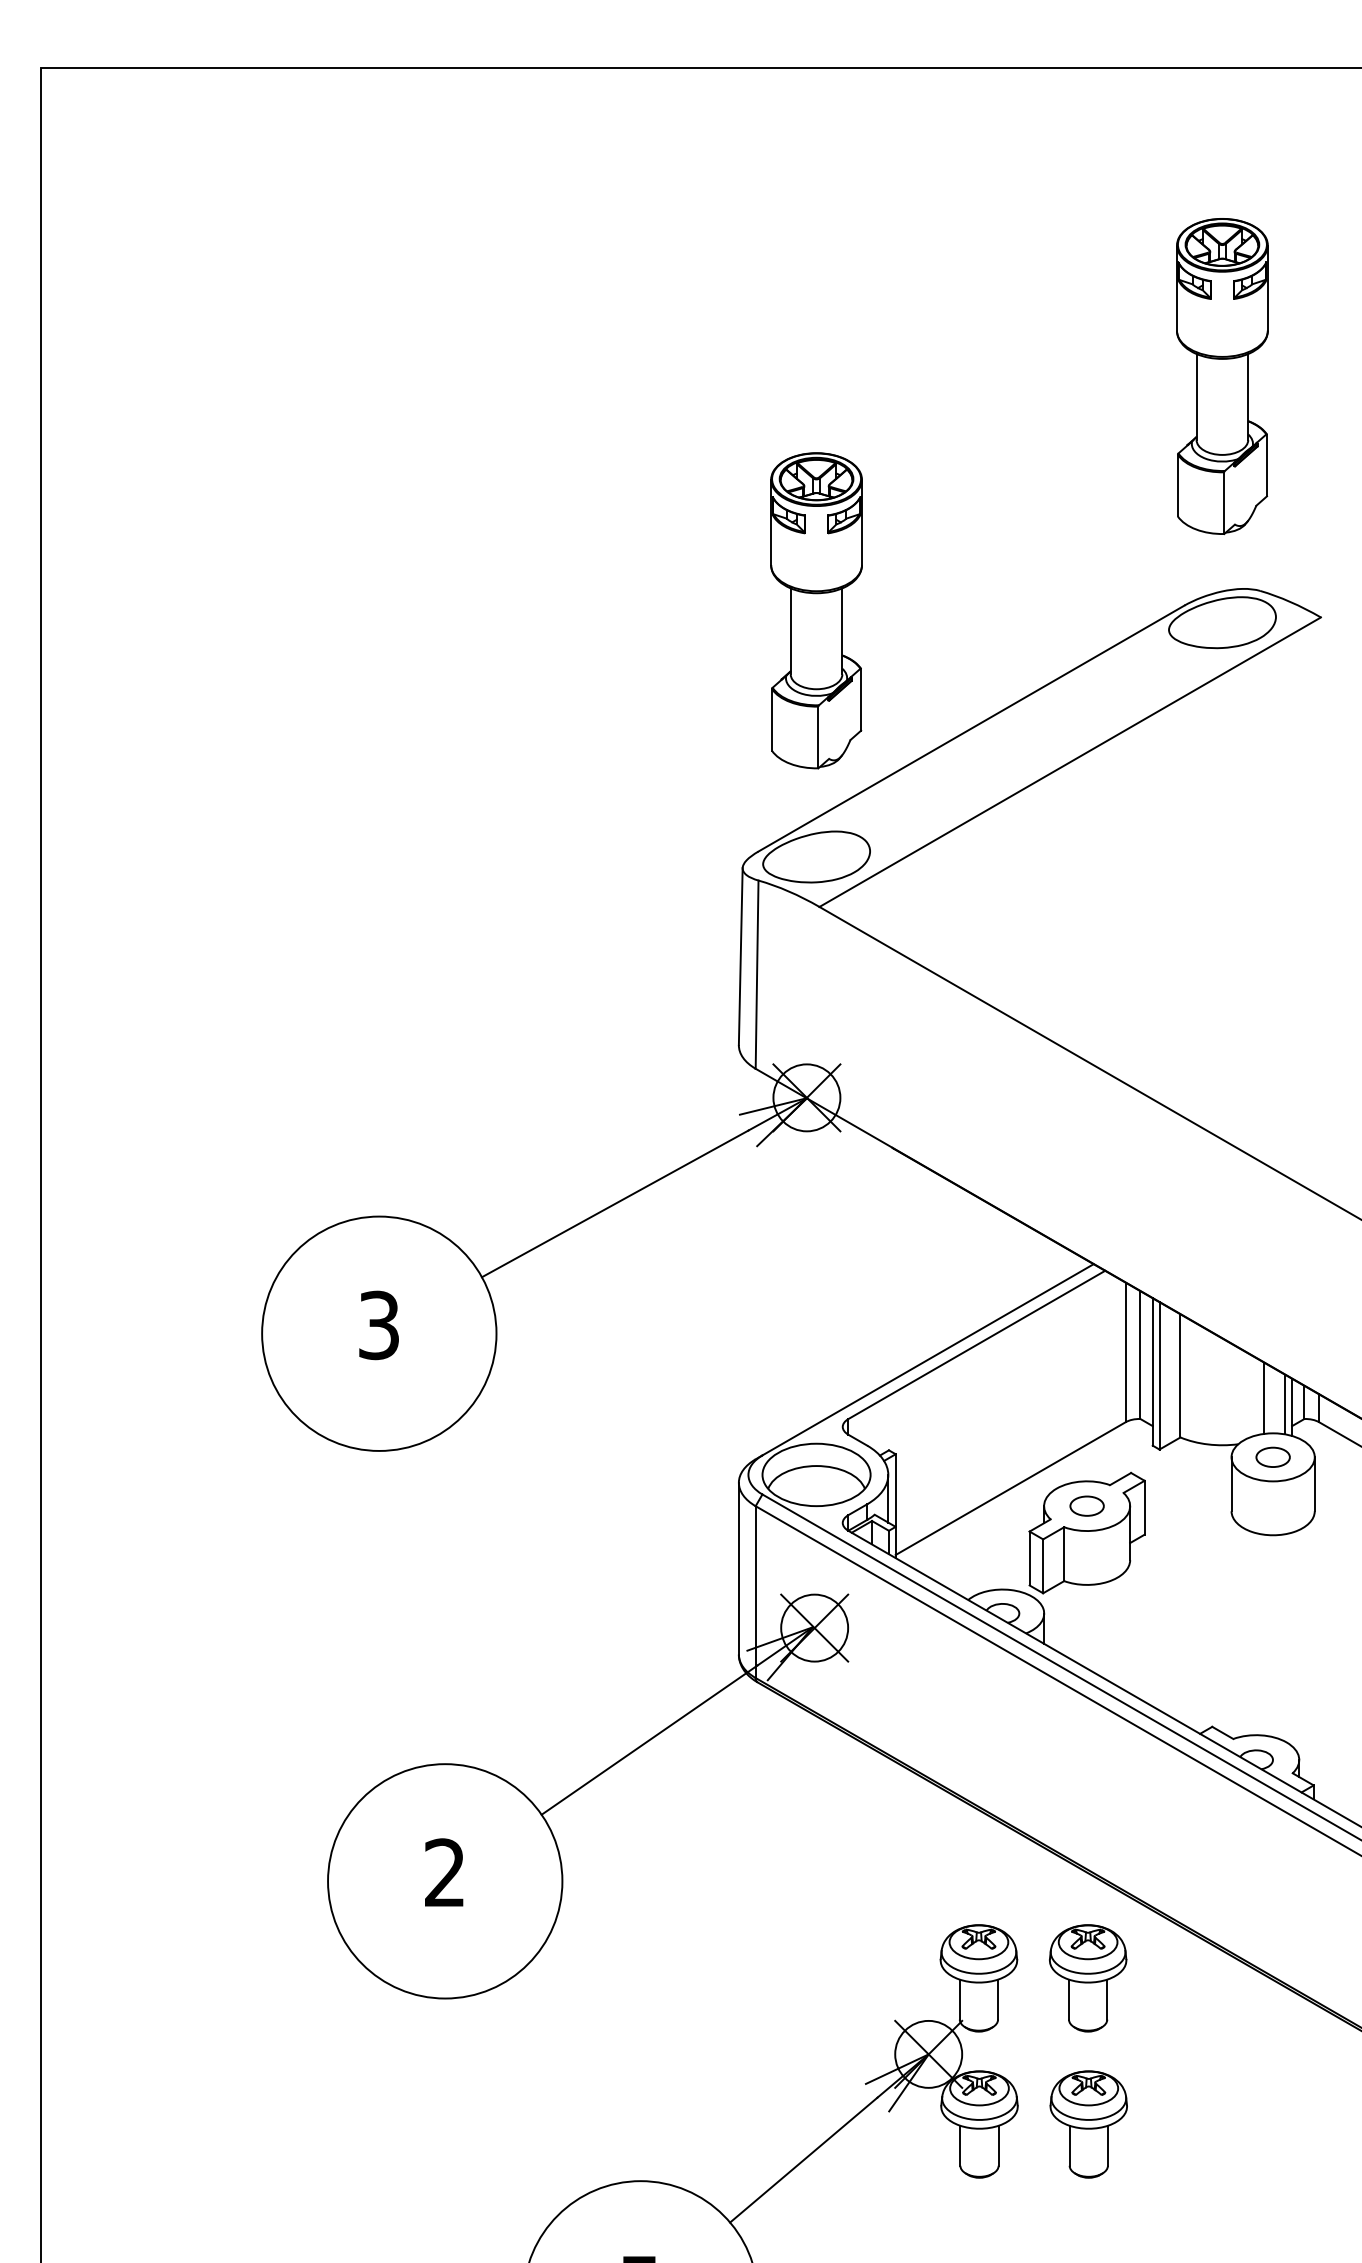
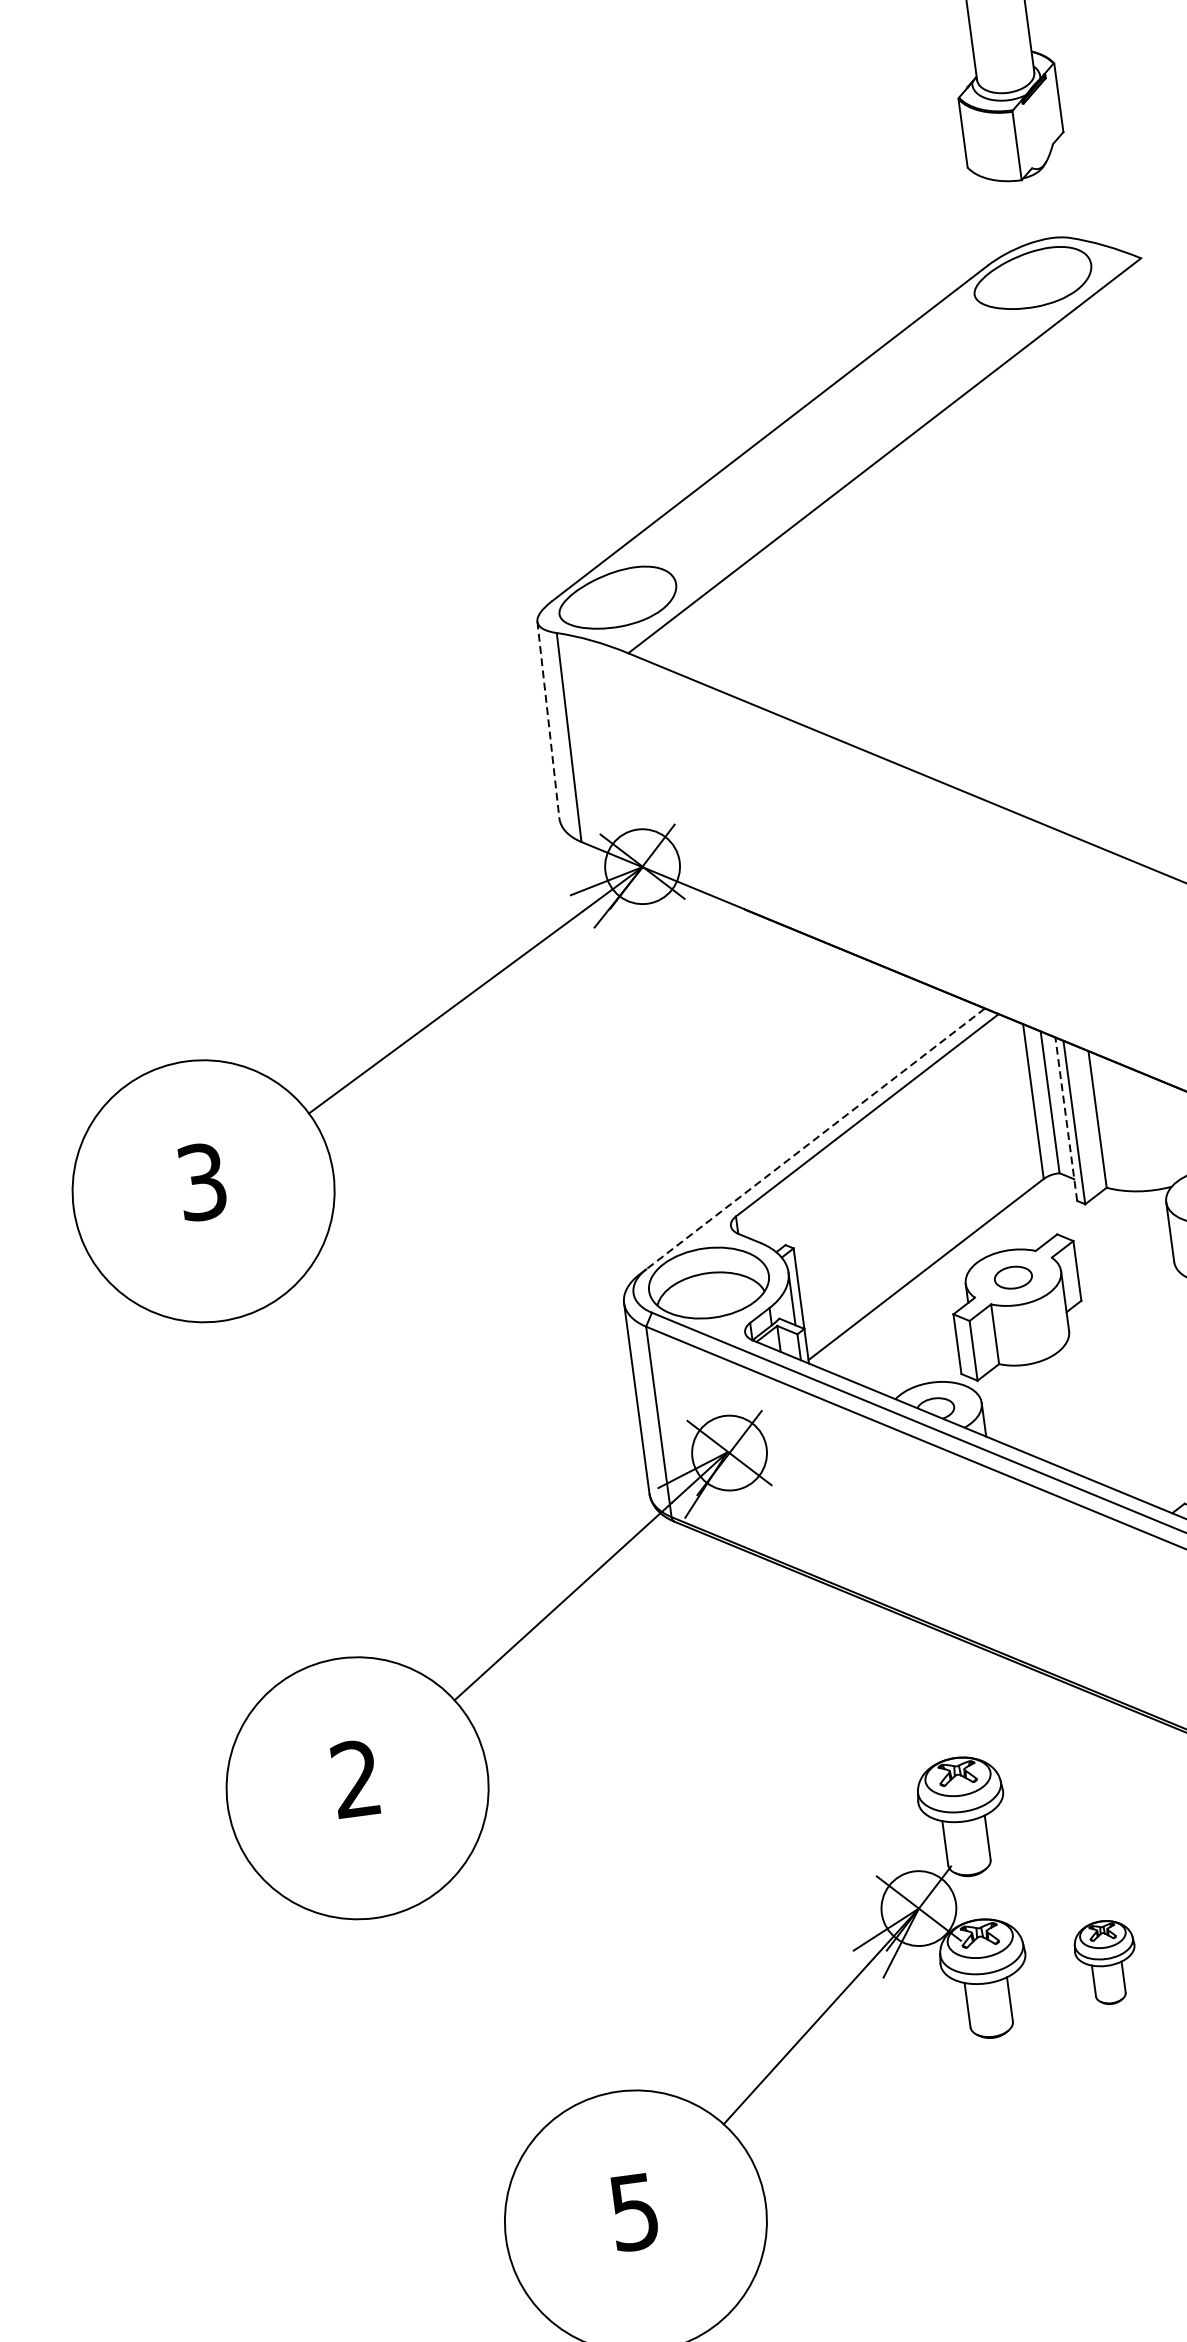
part: (816, 610) -> (581, 325), removed
line: (740, 957) -> (548, 720), solid -> dashed
line: (927, 1360) -> (815, 1139), solid -> dashed
line: (1152, 1371) -> (1065, 1118), solid -> dashed
part: (1088, 1978) -> (1084, 1800), removed
part: (1088, 2124) -> (1106, 1962), size x0.7

